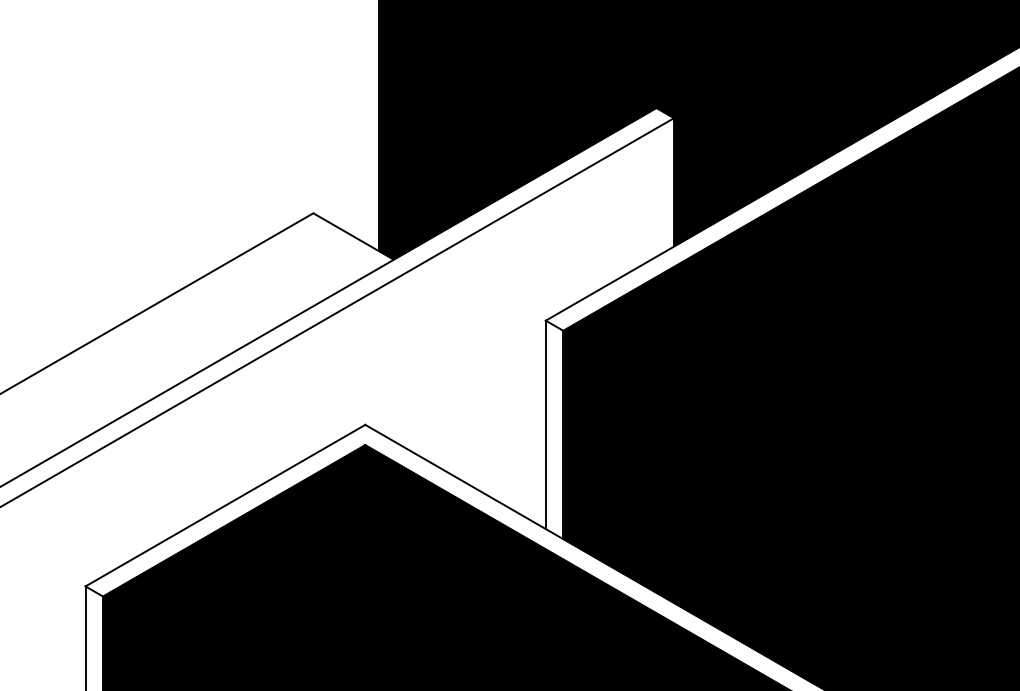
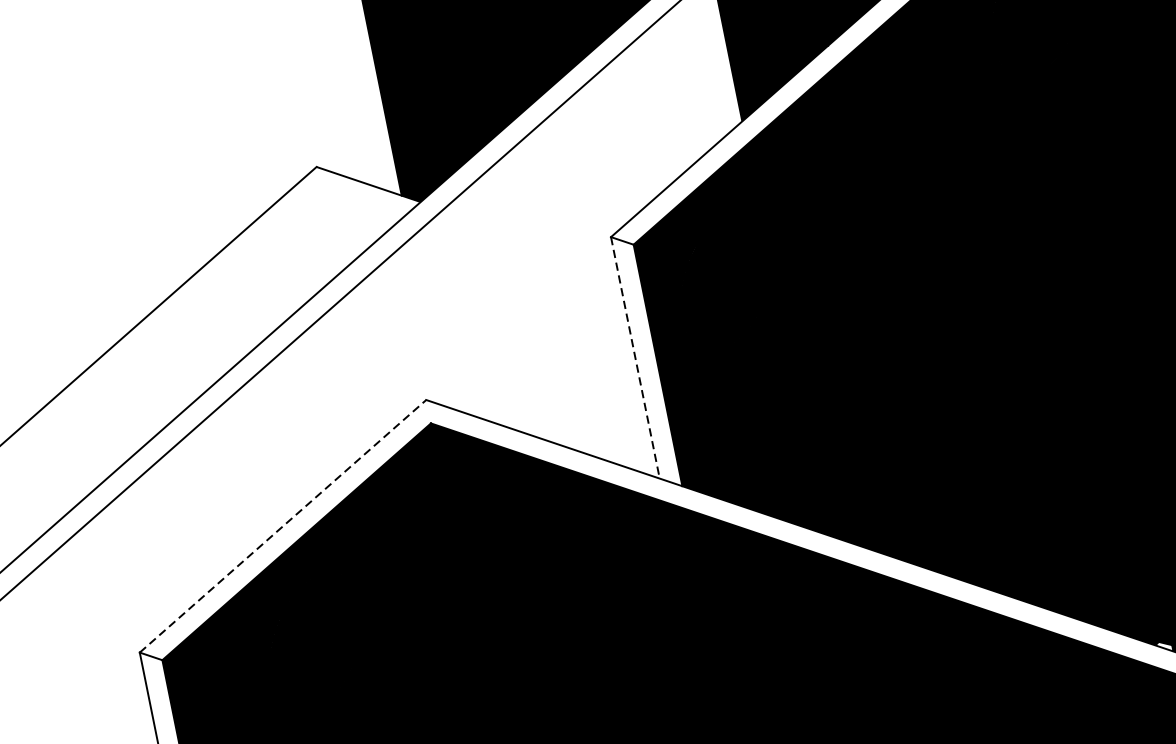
line: (545, 425) -> (635, 358), solid -> dashed
line: (225, 505) -> (283, 526), solid -> dashed

